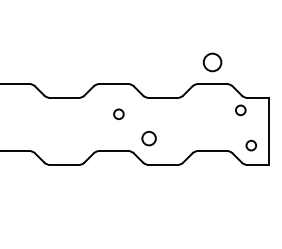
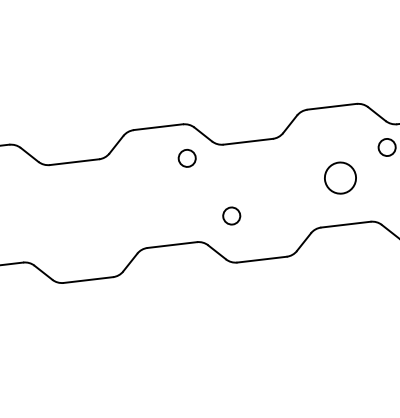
circle: (212, 62) -> (340, 178), moved
circle: (118, 113) -> (186, 157), moved
circle: (148, 138) -> (230, 216), size x0.71

